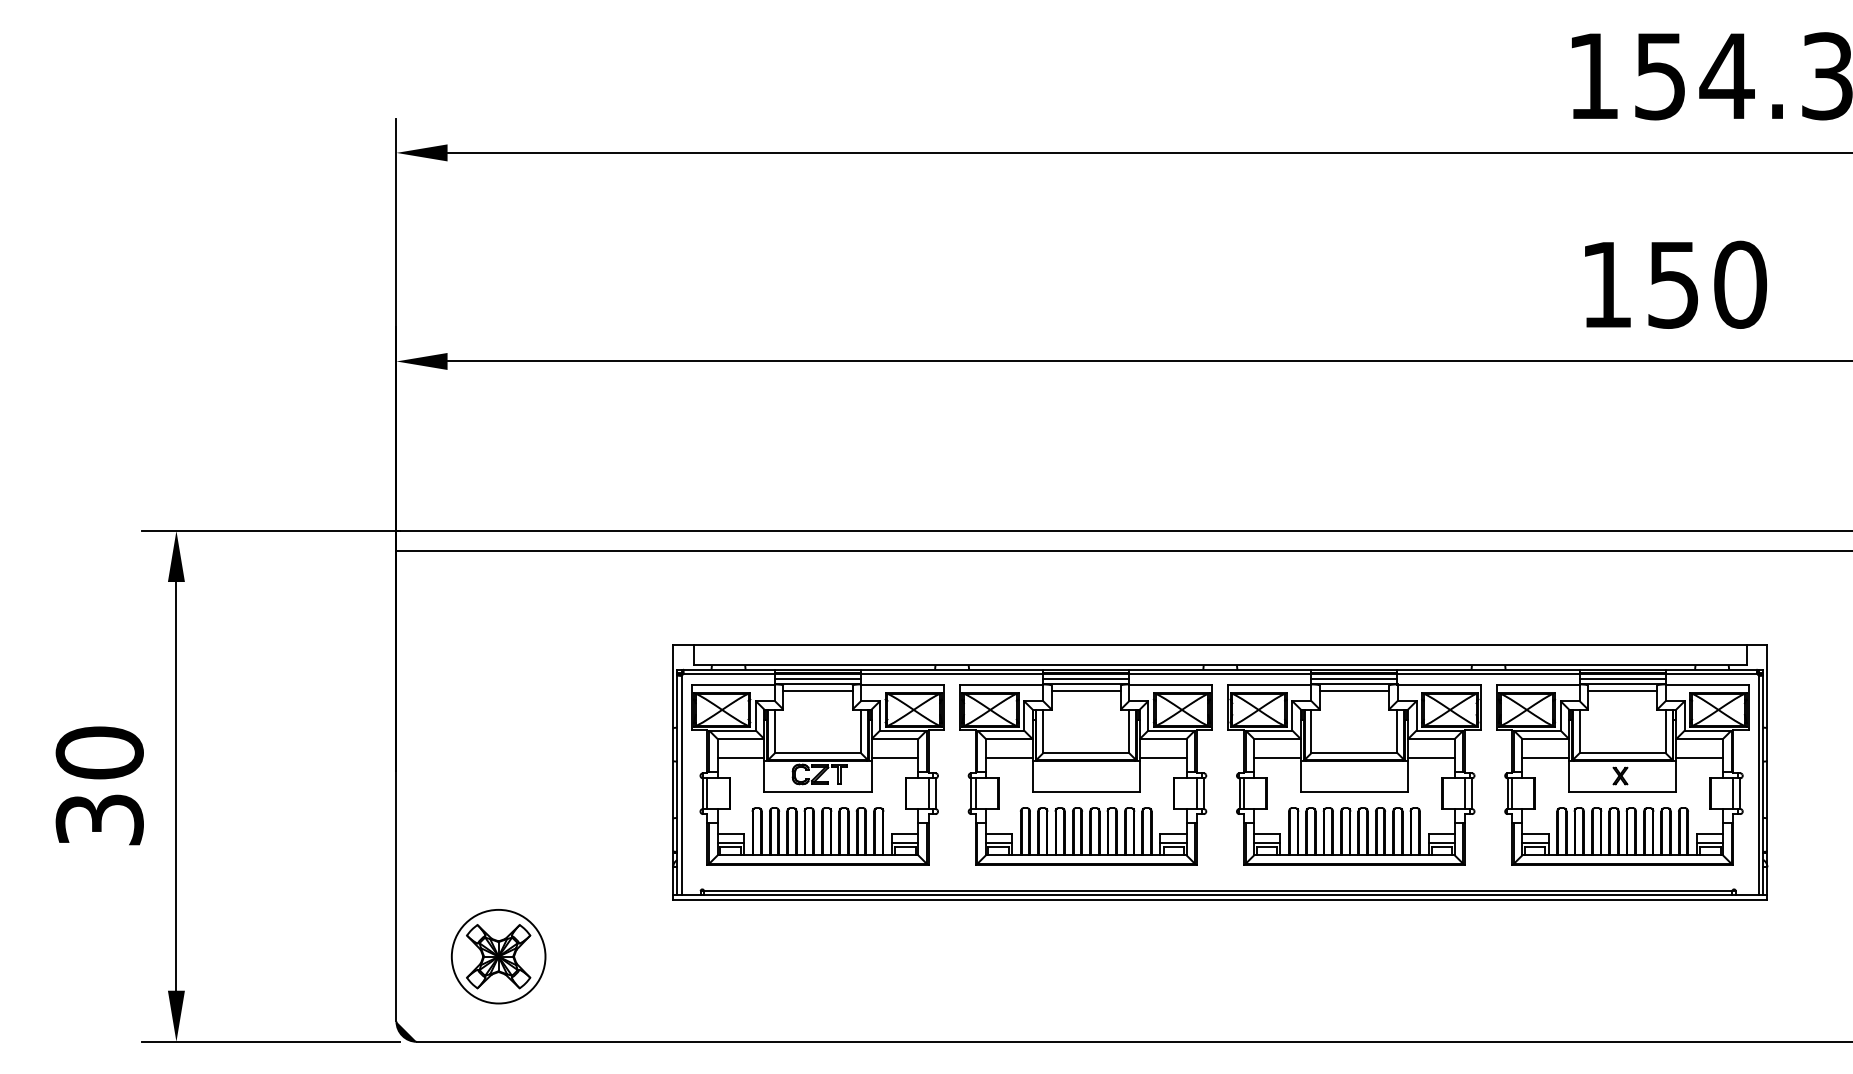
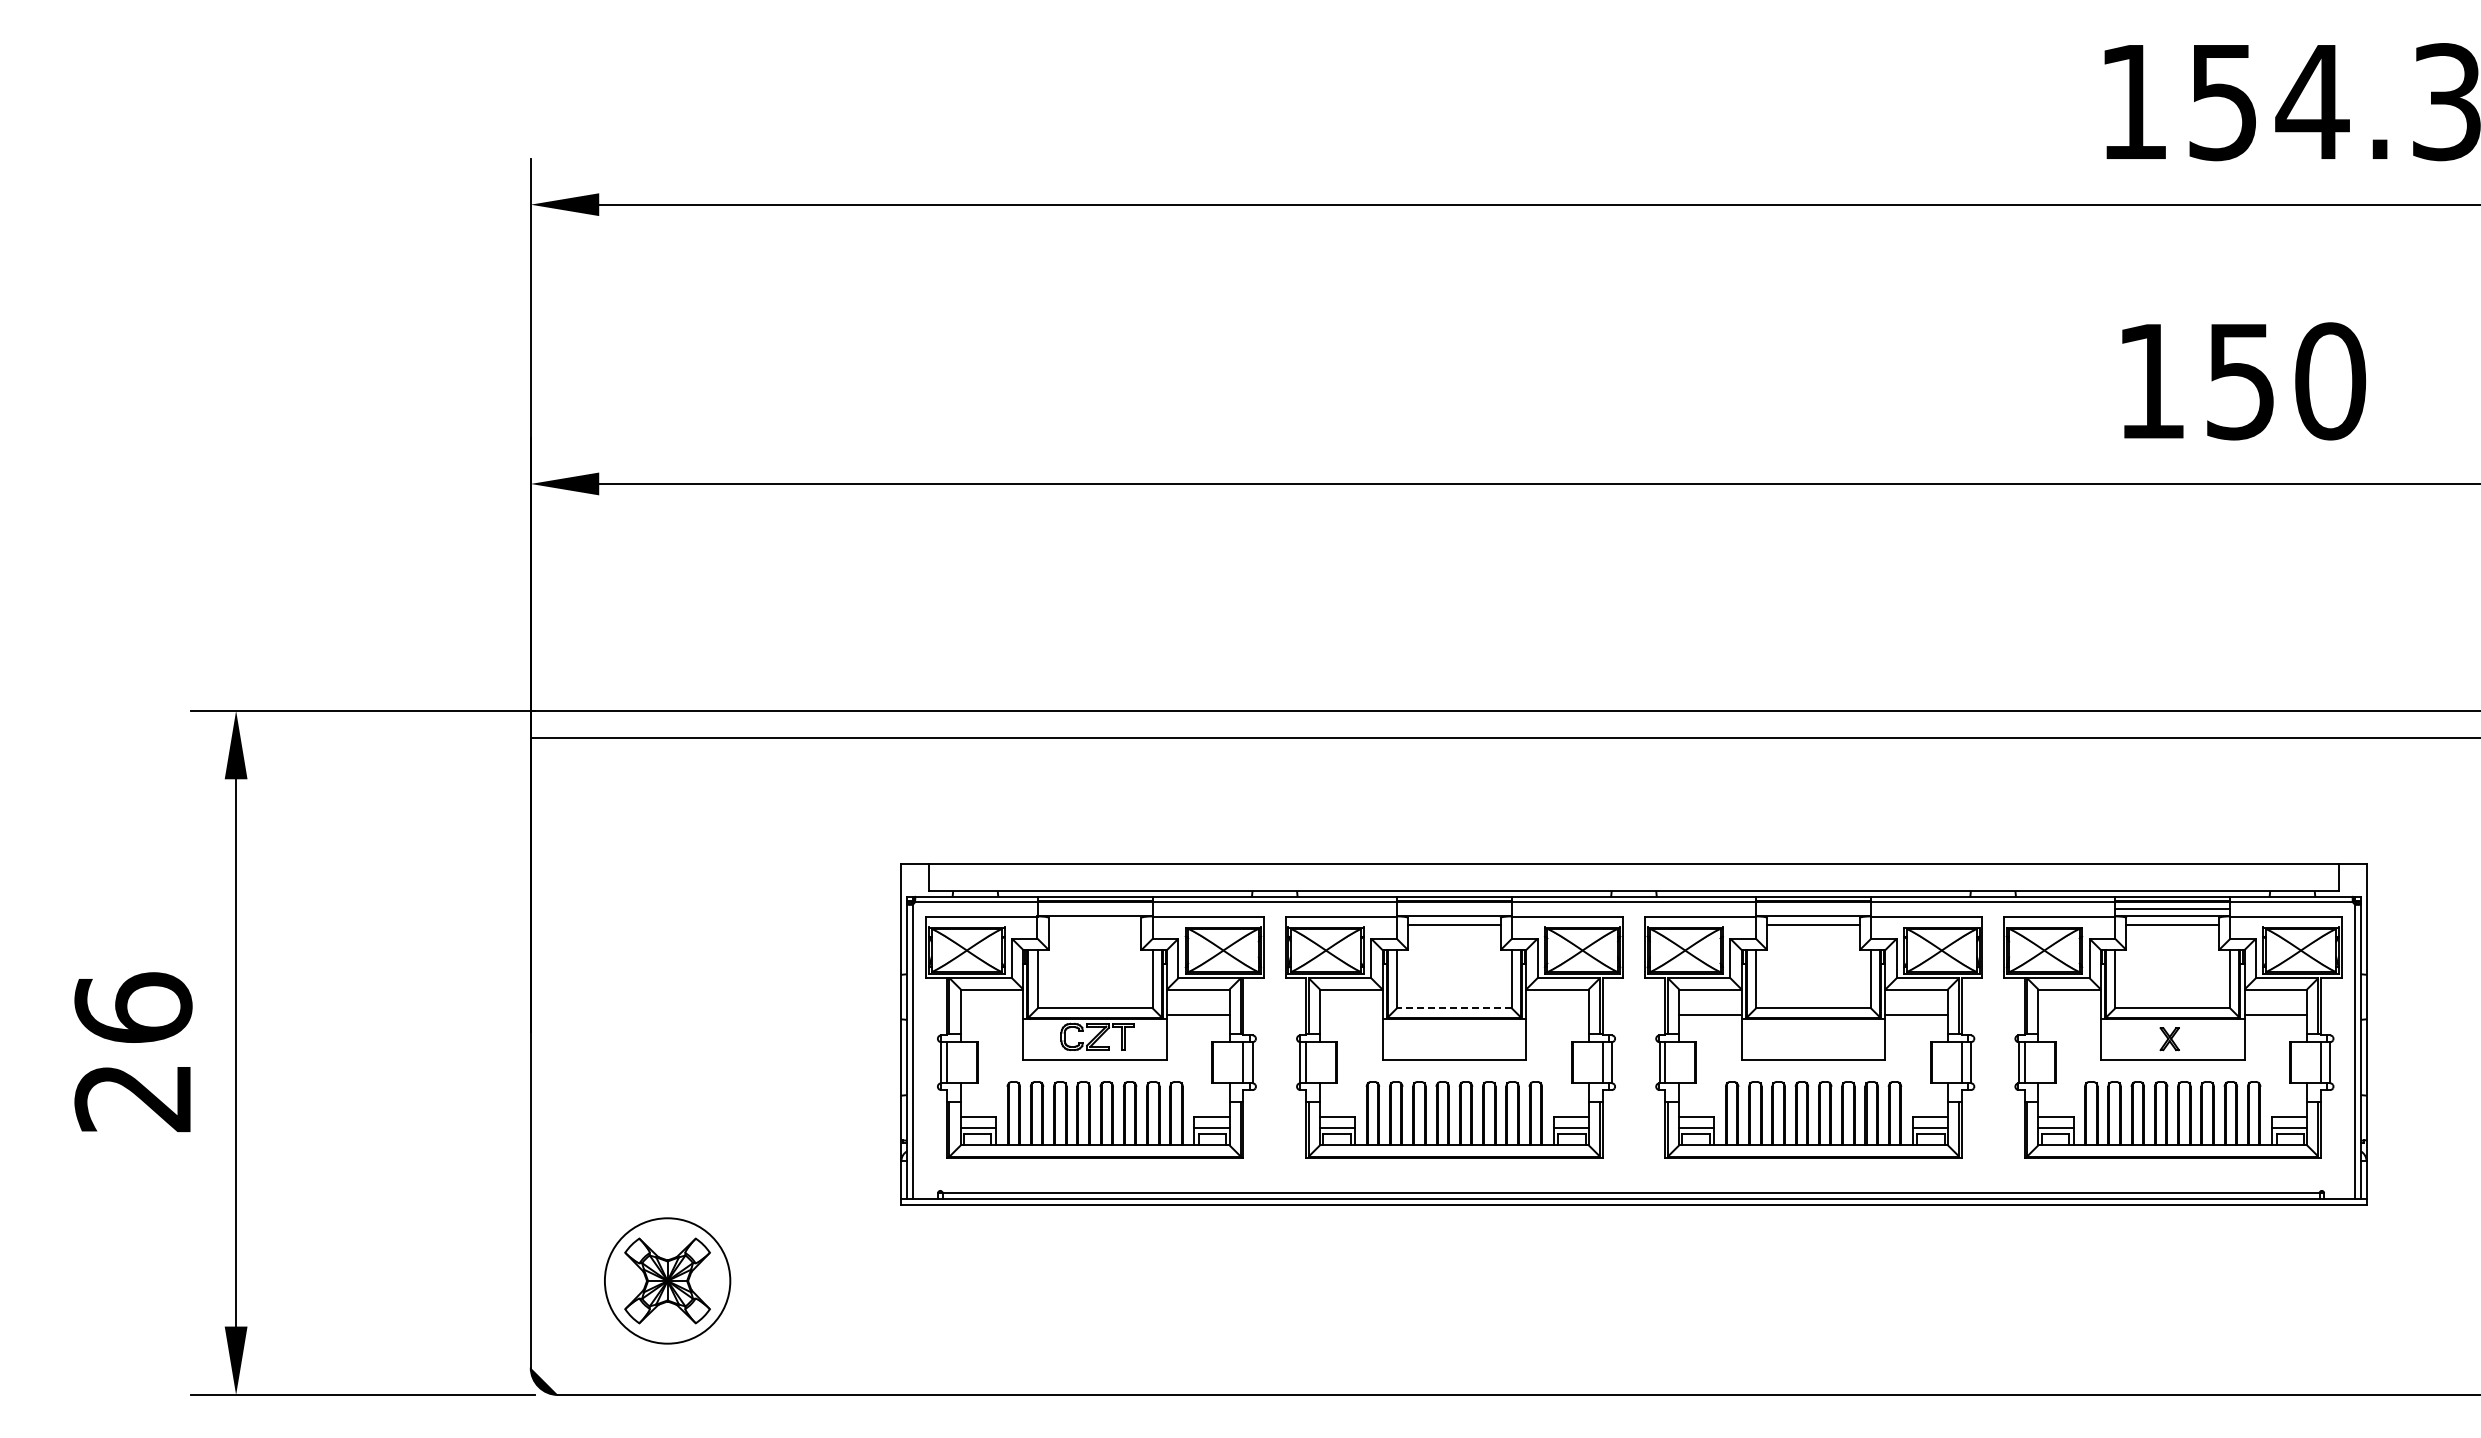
line: (817, 679) -> (1094, 909), removed
line: (1085, 679) -> (1453, 909), removed
line: (1354, 679) -> (1813, 909), removed
line: (817, 691) -> (1094, 925), removed
line: (1086, 753) -> (1454, 1008), solid -> dashed
line: (740, 757) -> (991, 1014), removed
line: (1009, 757) -> (1351, 1014), removed
line: (1163, 757) -> (1557, 1014), removed
line: (1545, 757) -> (2069, 1014), removed
text: (99, 786) -> (133, 1052), 30 -> 26

